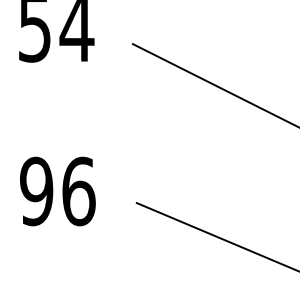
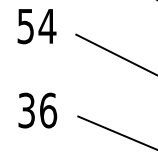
text: (36, 191) -> (26, 110), 96 -> 36

